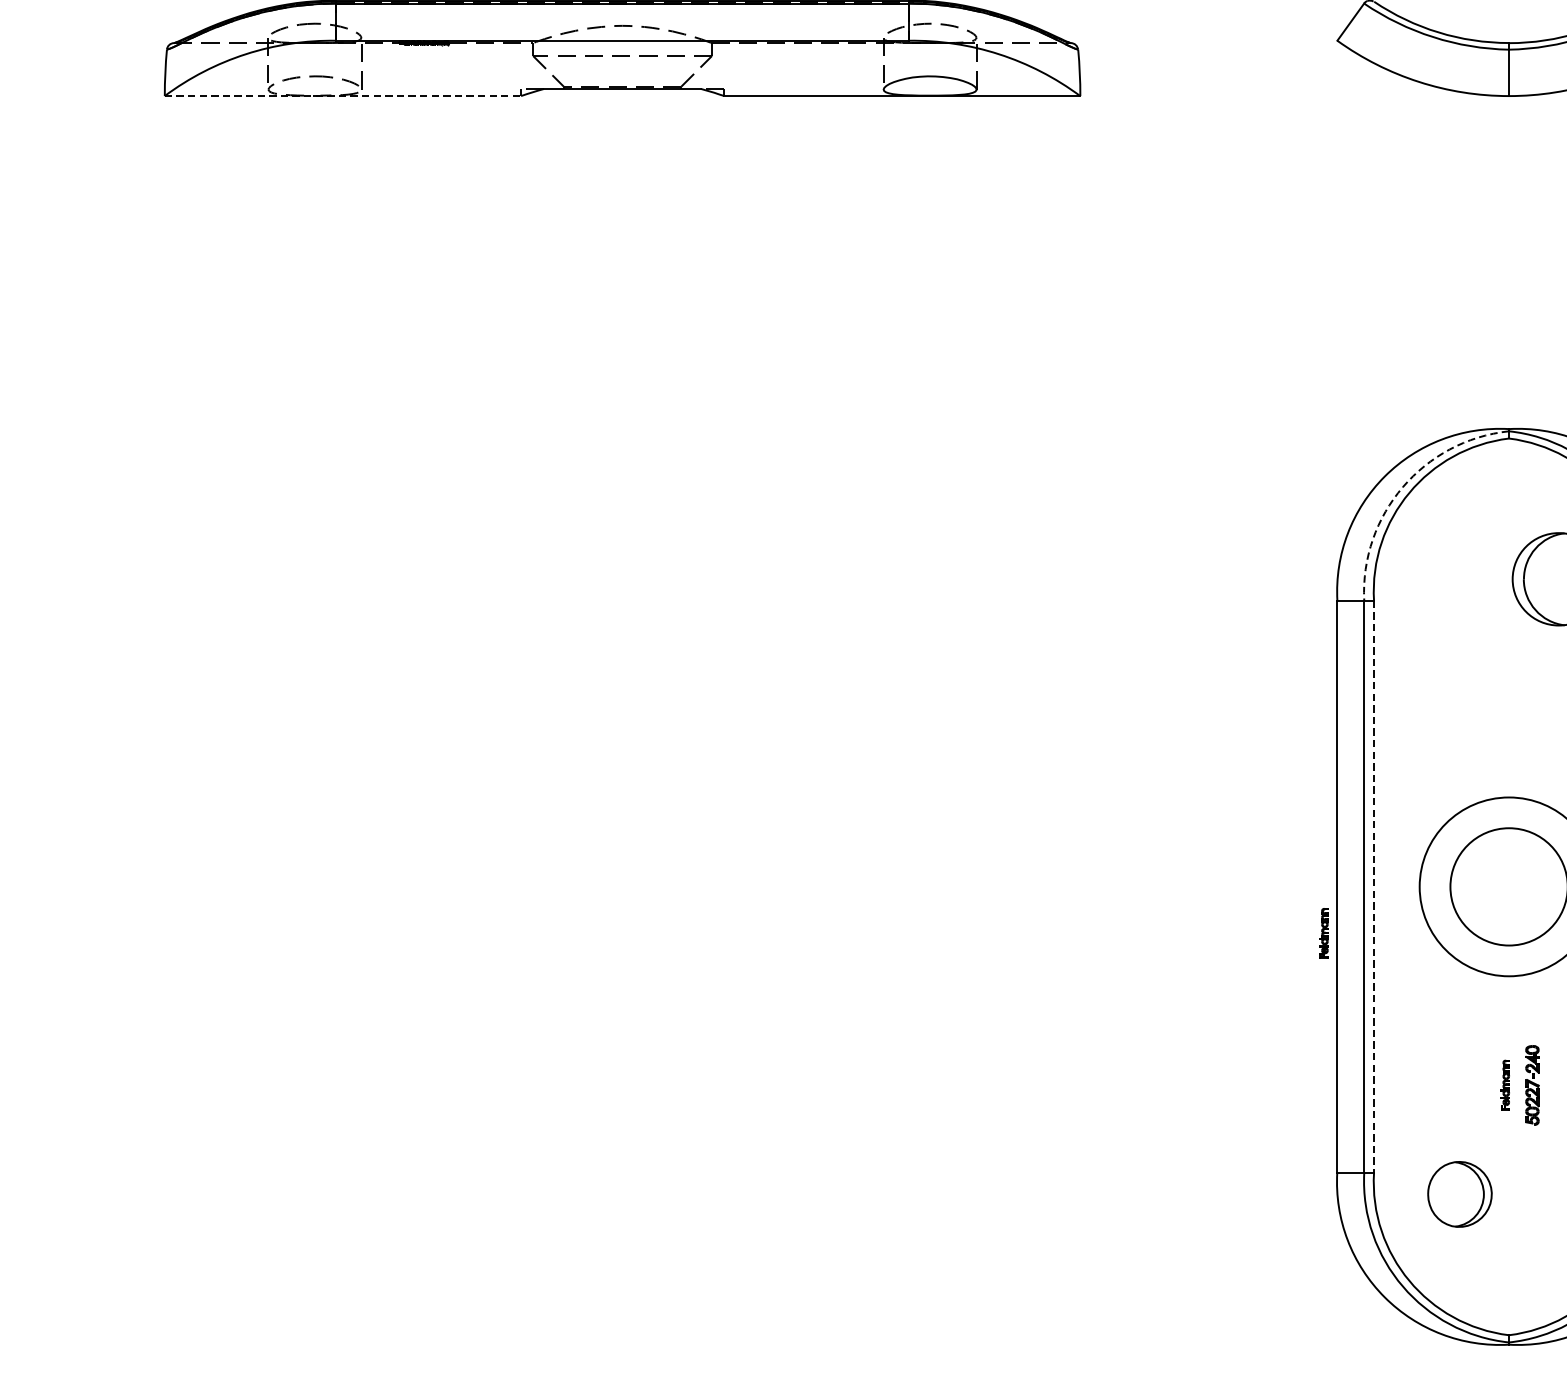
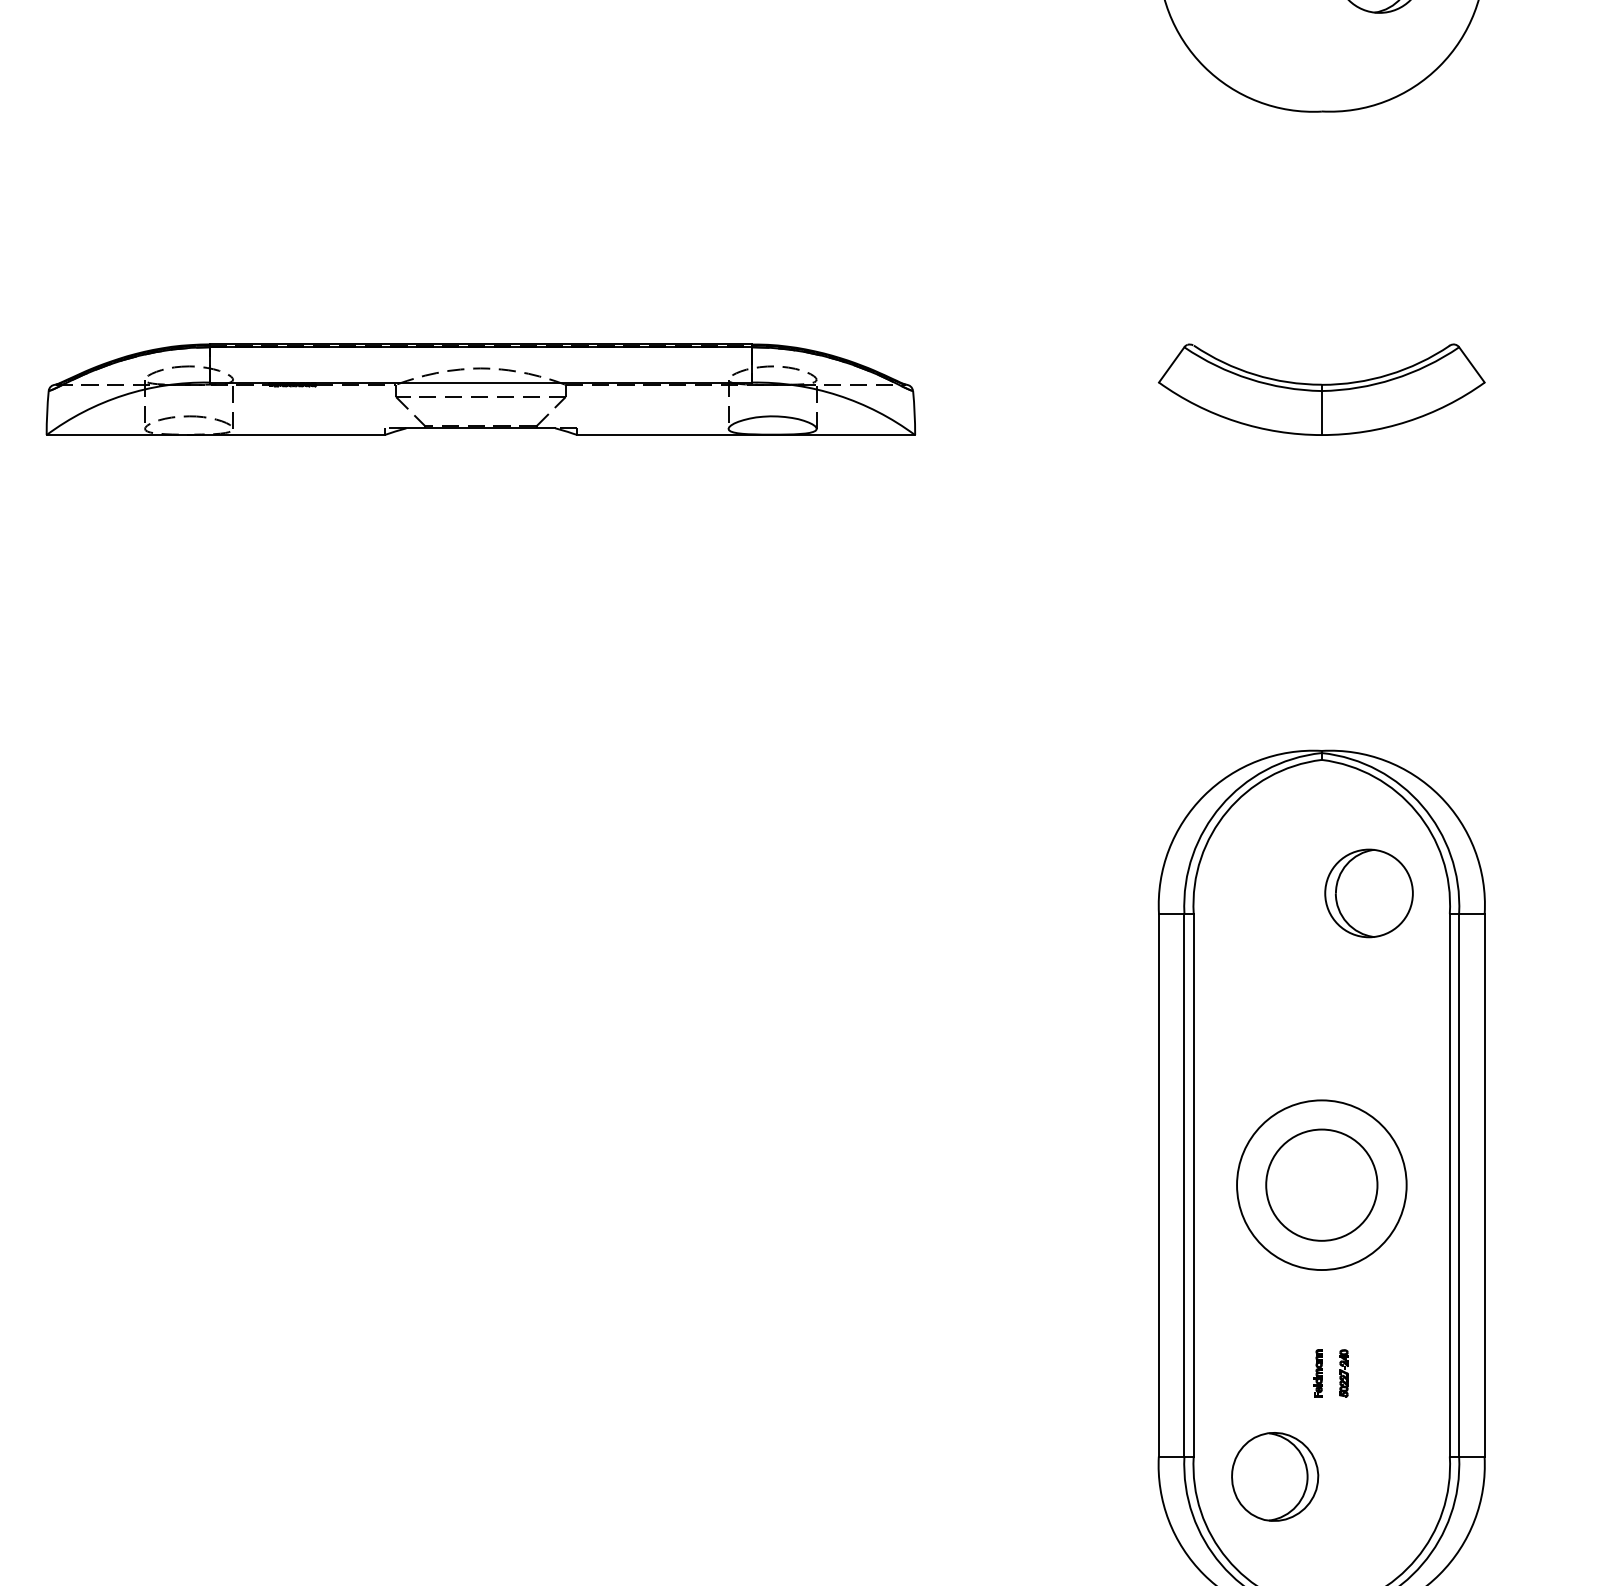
line: (343, 96) -> (216, 435), dashed -> solid
arc: (1403, 487) -> (1221, 806), dashed -> solid
line: (1373, 887) -> (1193, 1185), dashed -> solid
part: (1323, 933) -> (1145, 1229), removed
part: (1531, 1085) -> (1343, 1373), size x0.62
part: (1460, 1193) -> (1275, 1476), size x1.43

